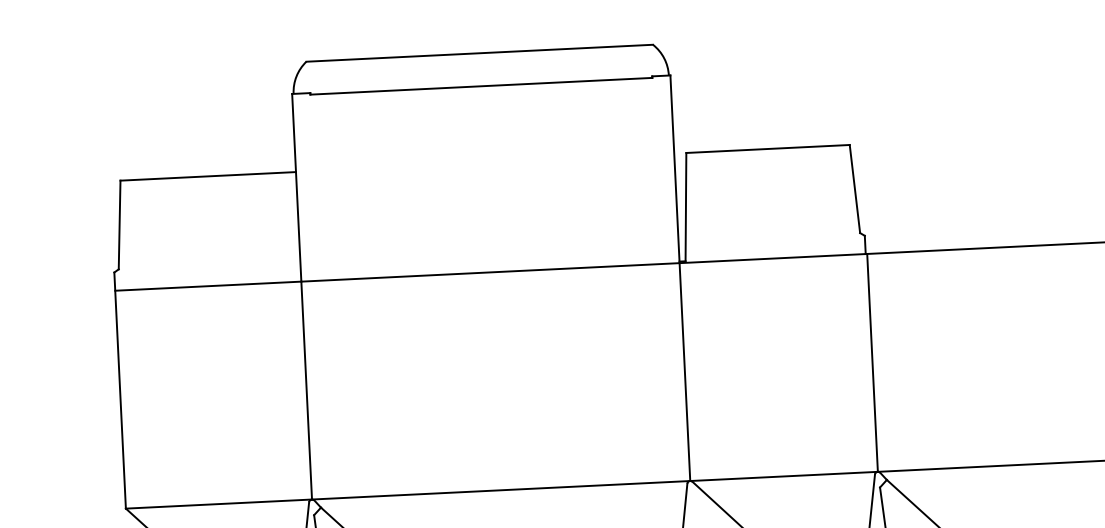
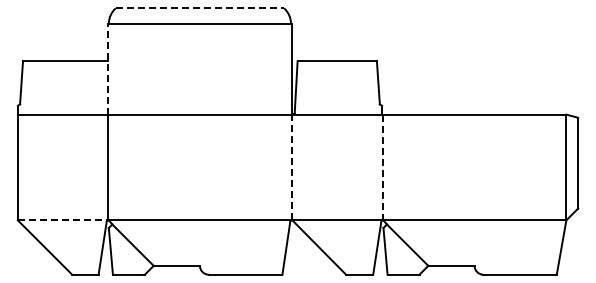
line: (480, 53) -> (200, 8), solid -> dashed
line: (297, 188) -> (108, 69), solid -> dashed
line: (871, 362) -> (382, 167), solid -> dashed
line: (684, 372) -> (291, 167), solid -> dashed
line: (219, 504) -> (63, 220), solid -> dashed

